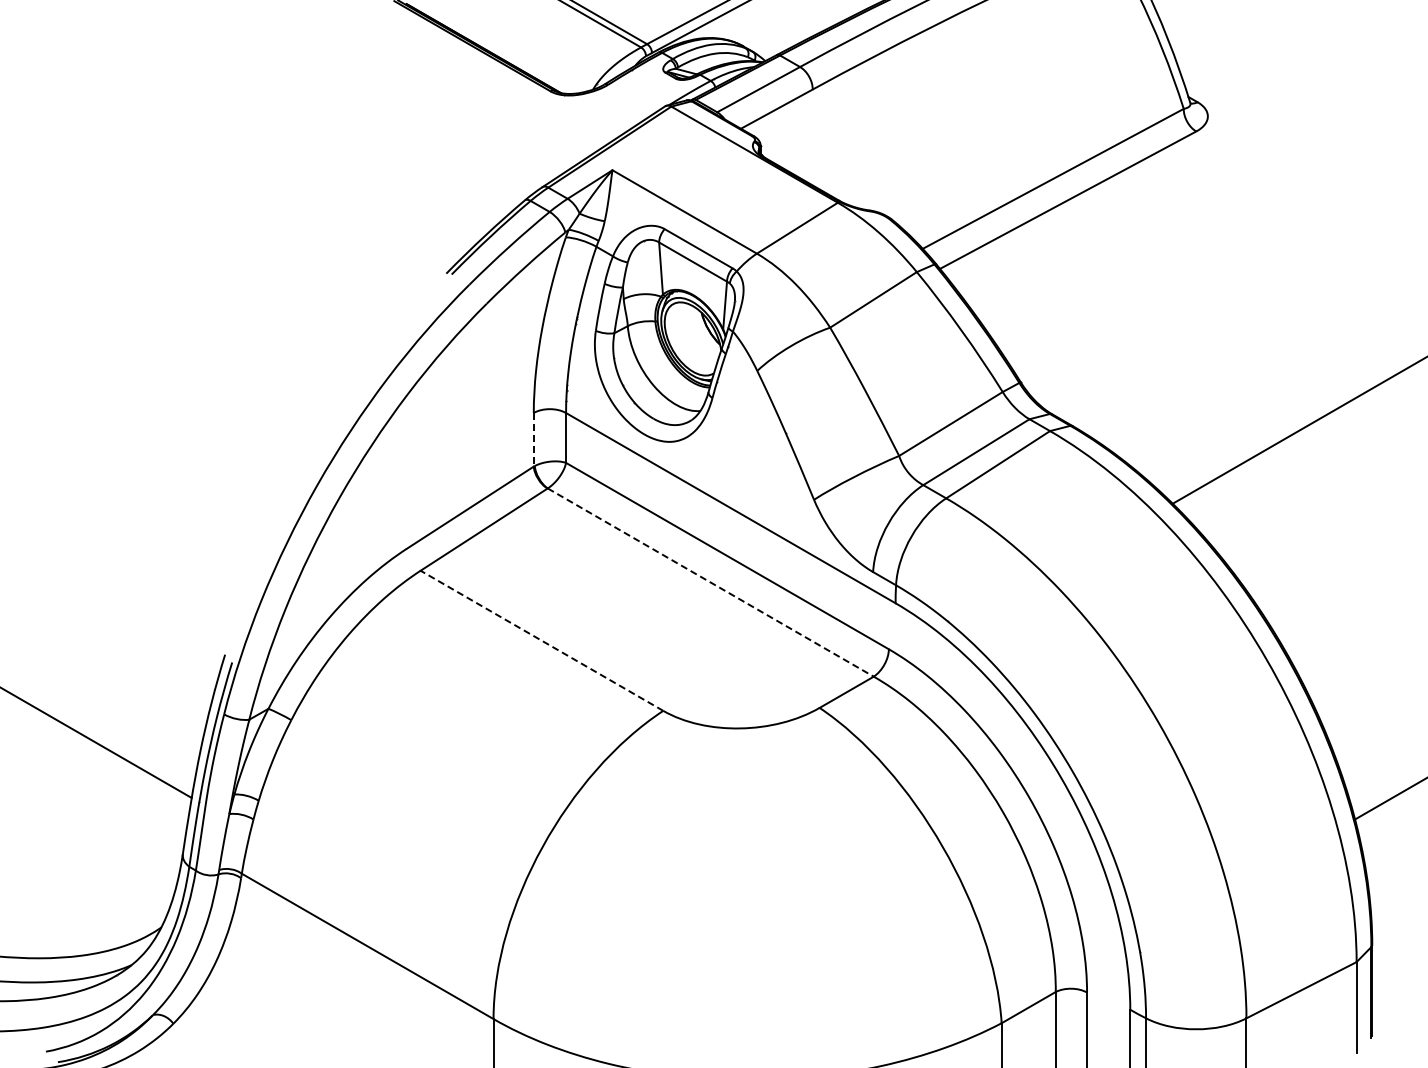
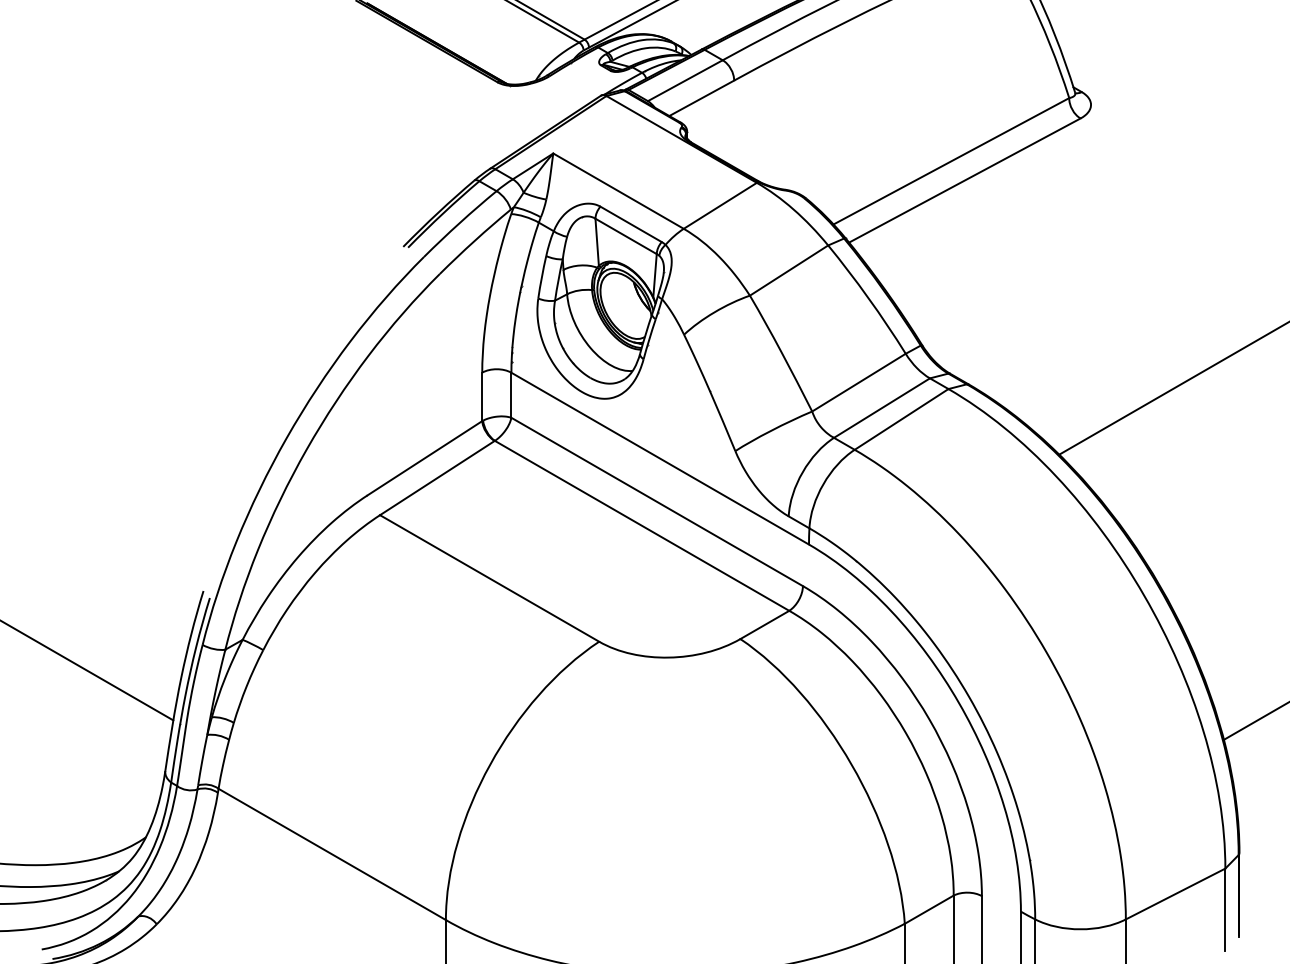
line: (533, 439) -> (481, 396), dashed -> solid
line: (711, 582) -> (642, 525), dashed -> solid
line: (541, 640) -> (489, 578), dashed -> solid

